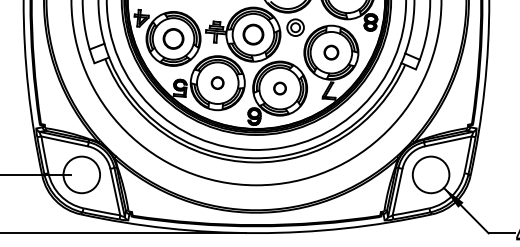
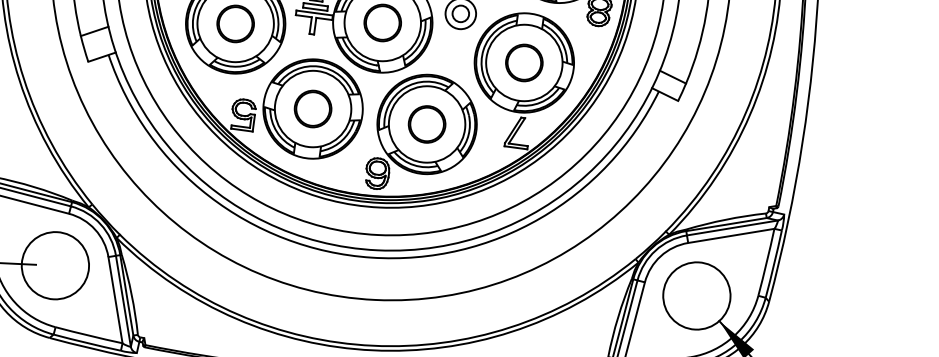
part: (331, 52) -> (524, 62), size x1.43
part: (217, 82) -> (312, 107), size x1.67
part: (279, 88) -> (425, 124), size x1.67

